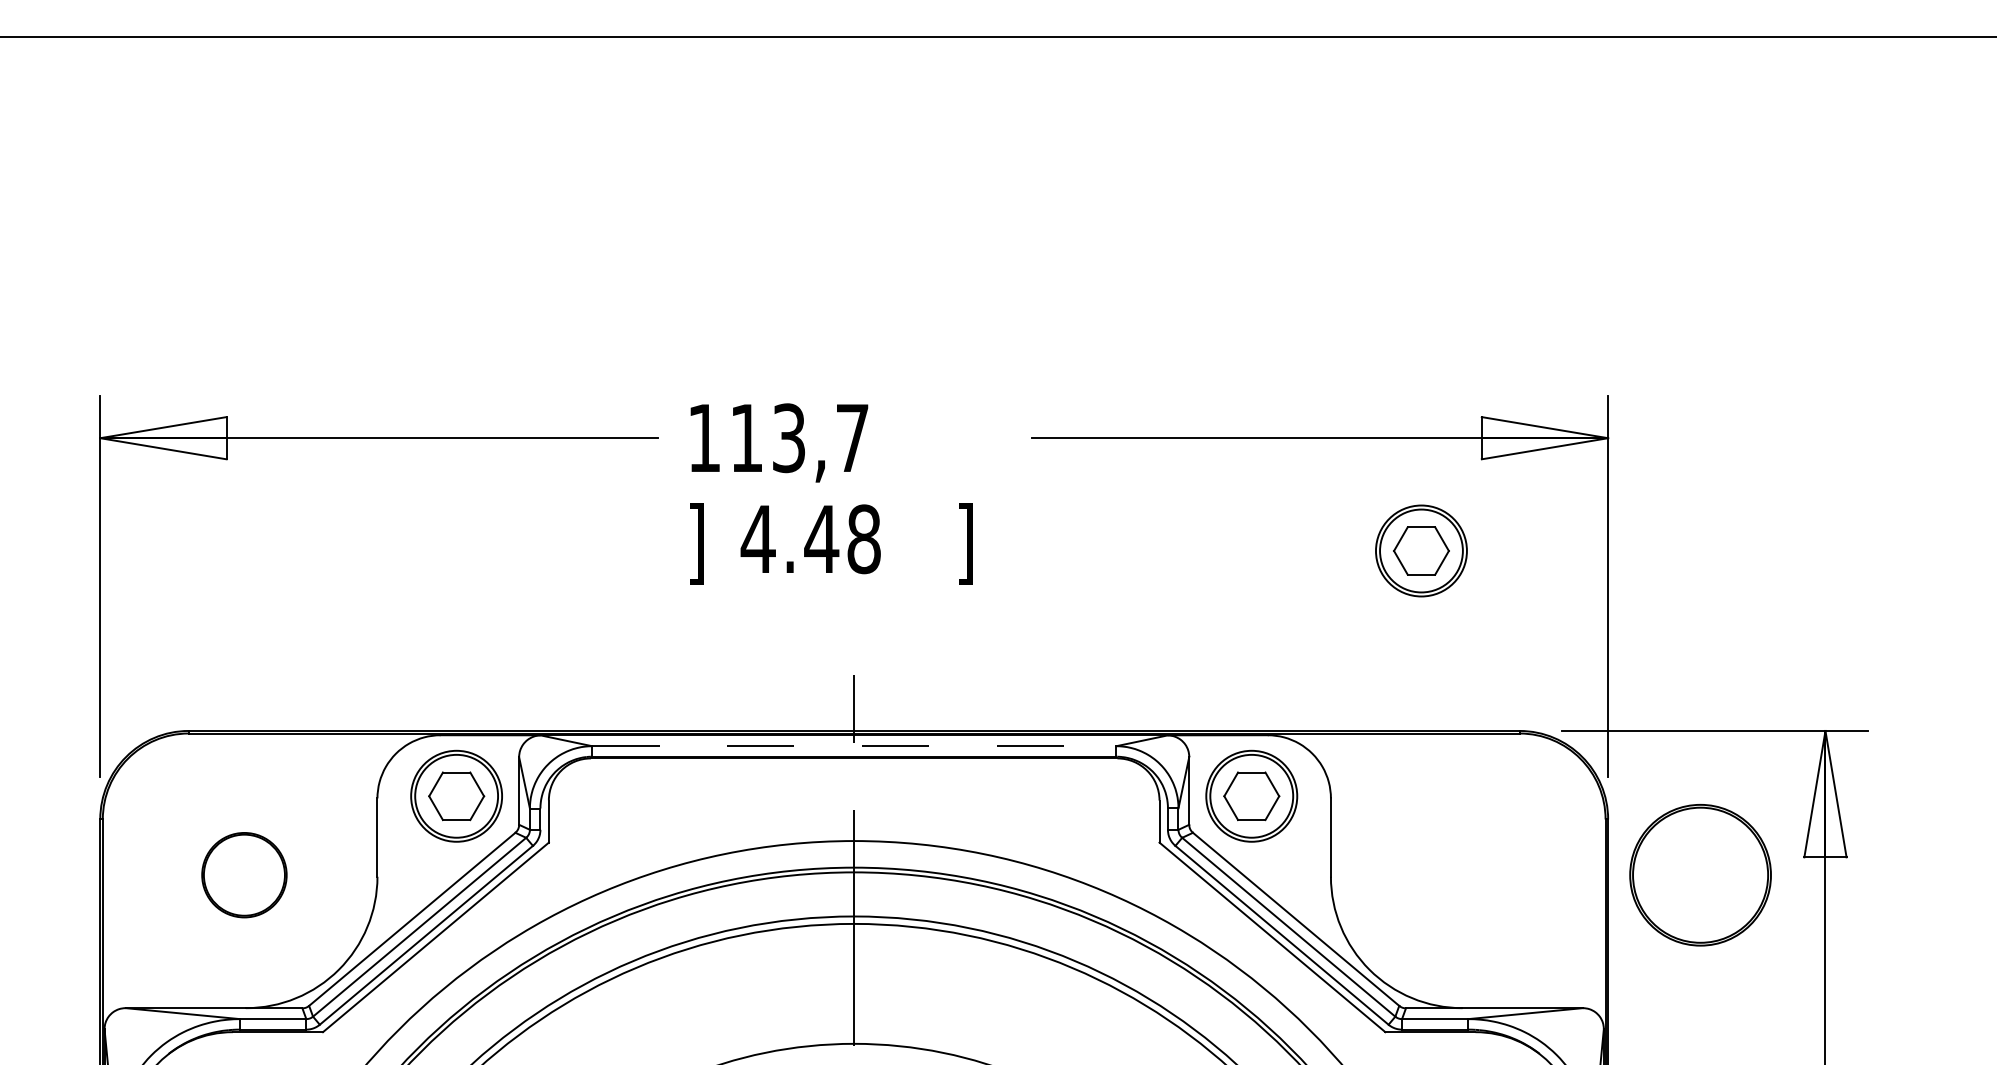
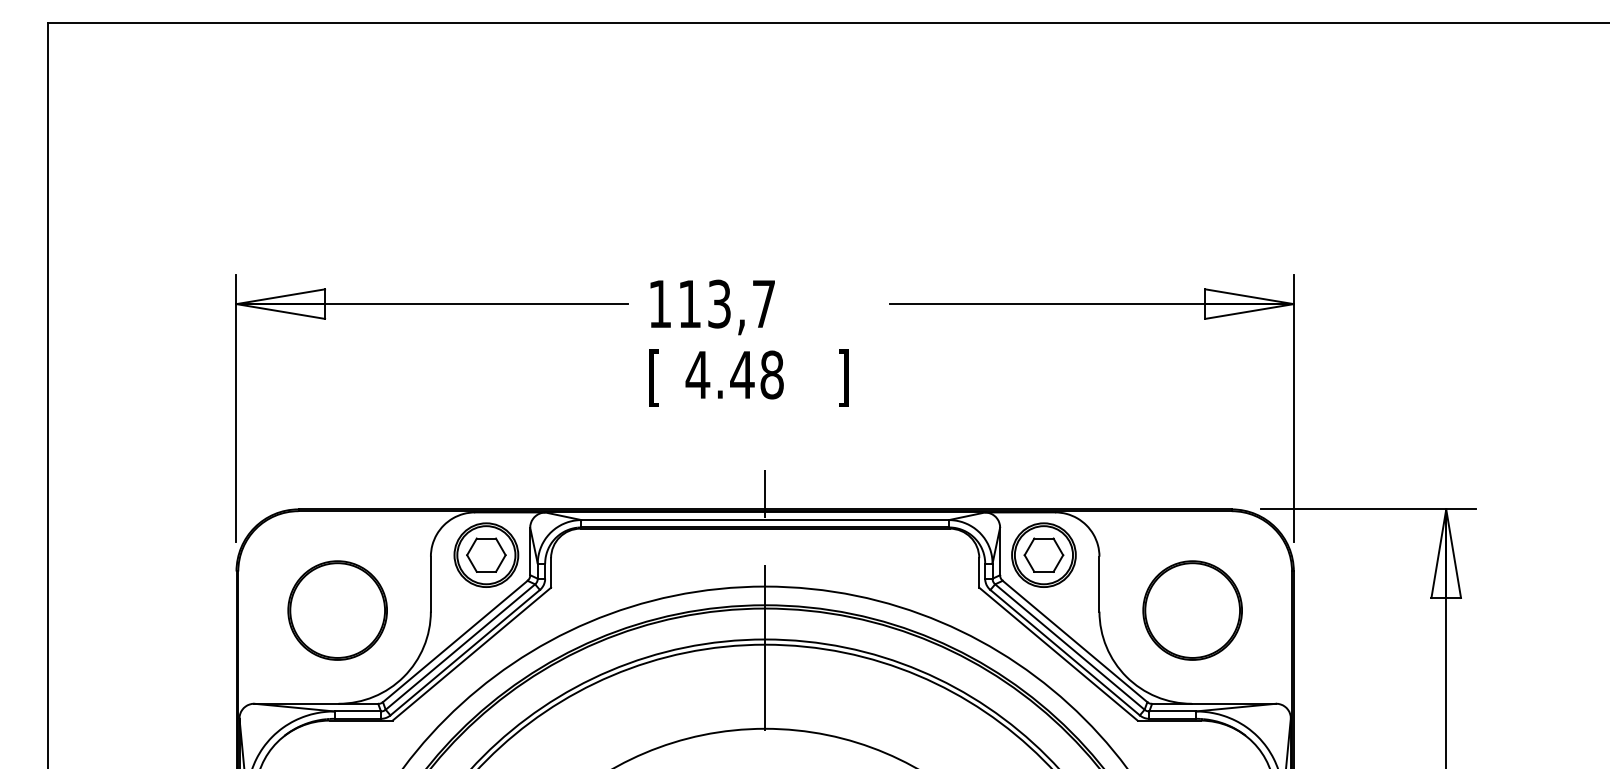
text: (696, 542) -> (654, 377), ] -> [
part: (1420, 549) -> (1162, 382), removed
line: (854, 746) -> (765, 520), dashed -> solid
part: (244, 875) -> (337, 610), size x1.67
part: (1700, 875) -> (1192, 610), moved

